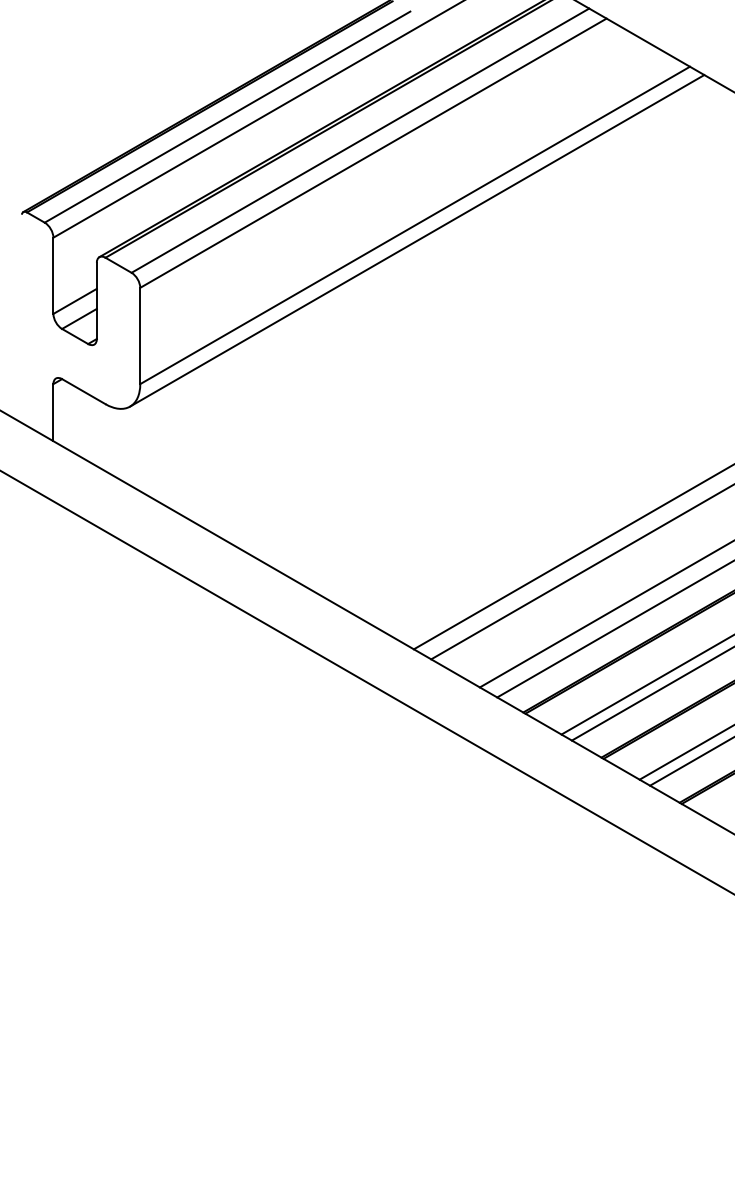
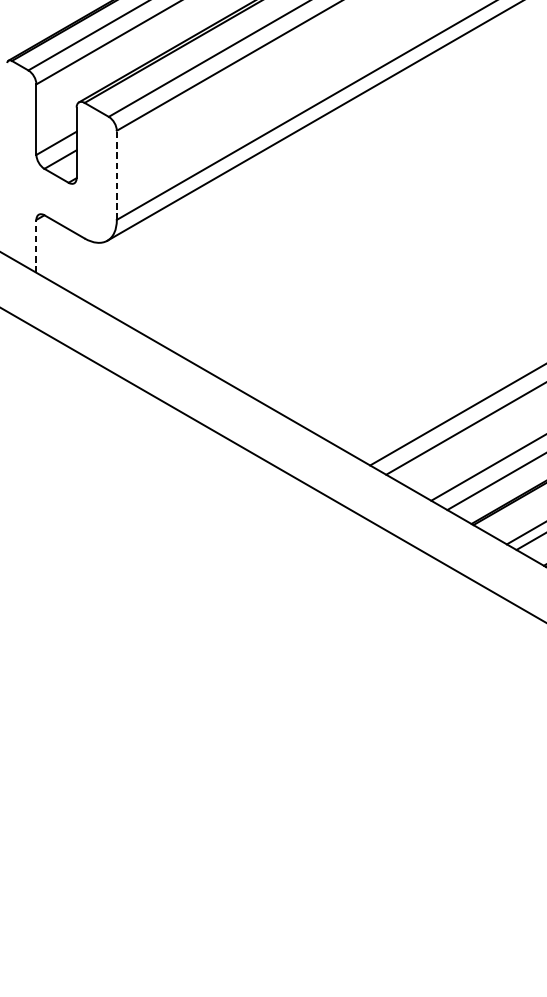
line: (140, 335) -> (117, 174), solid -> dashed
line: (53, 412) -> (36, 246), solid -> dashed

